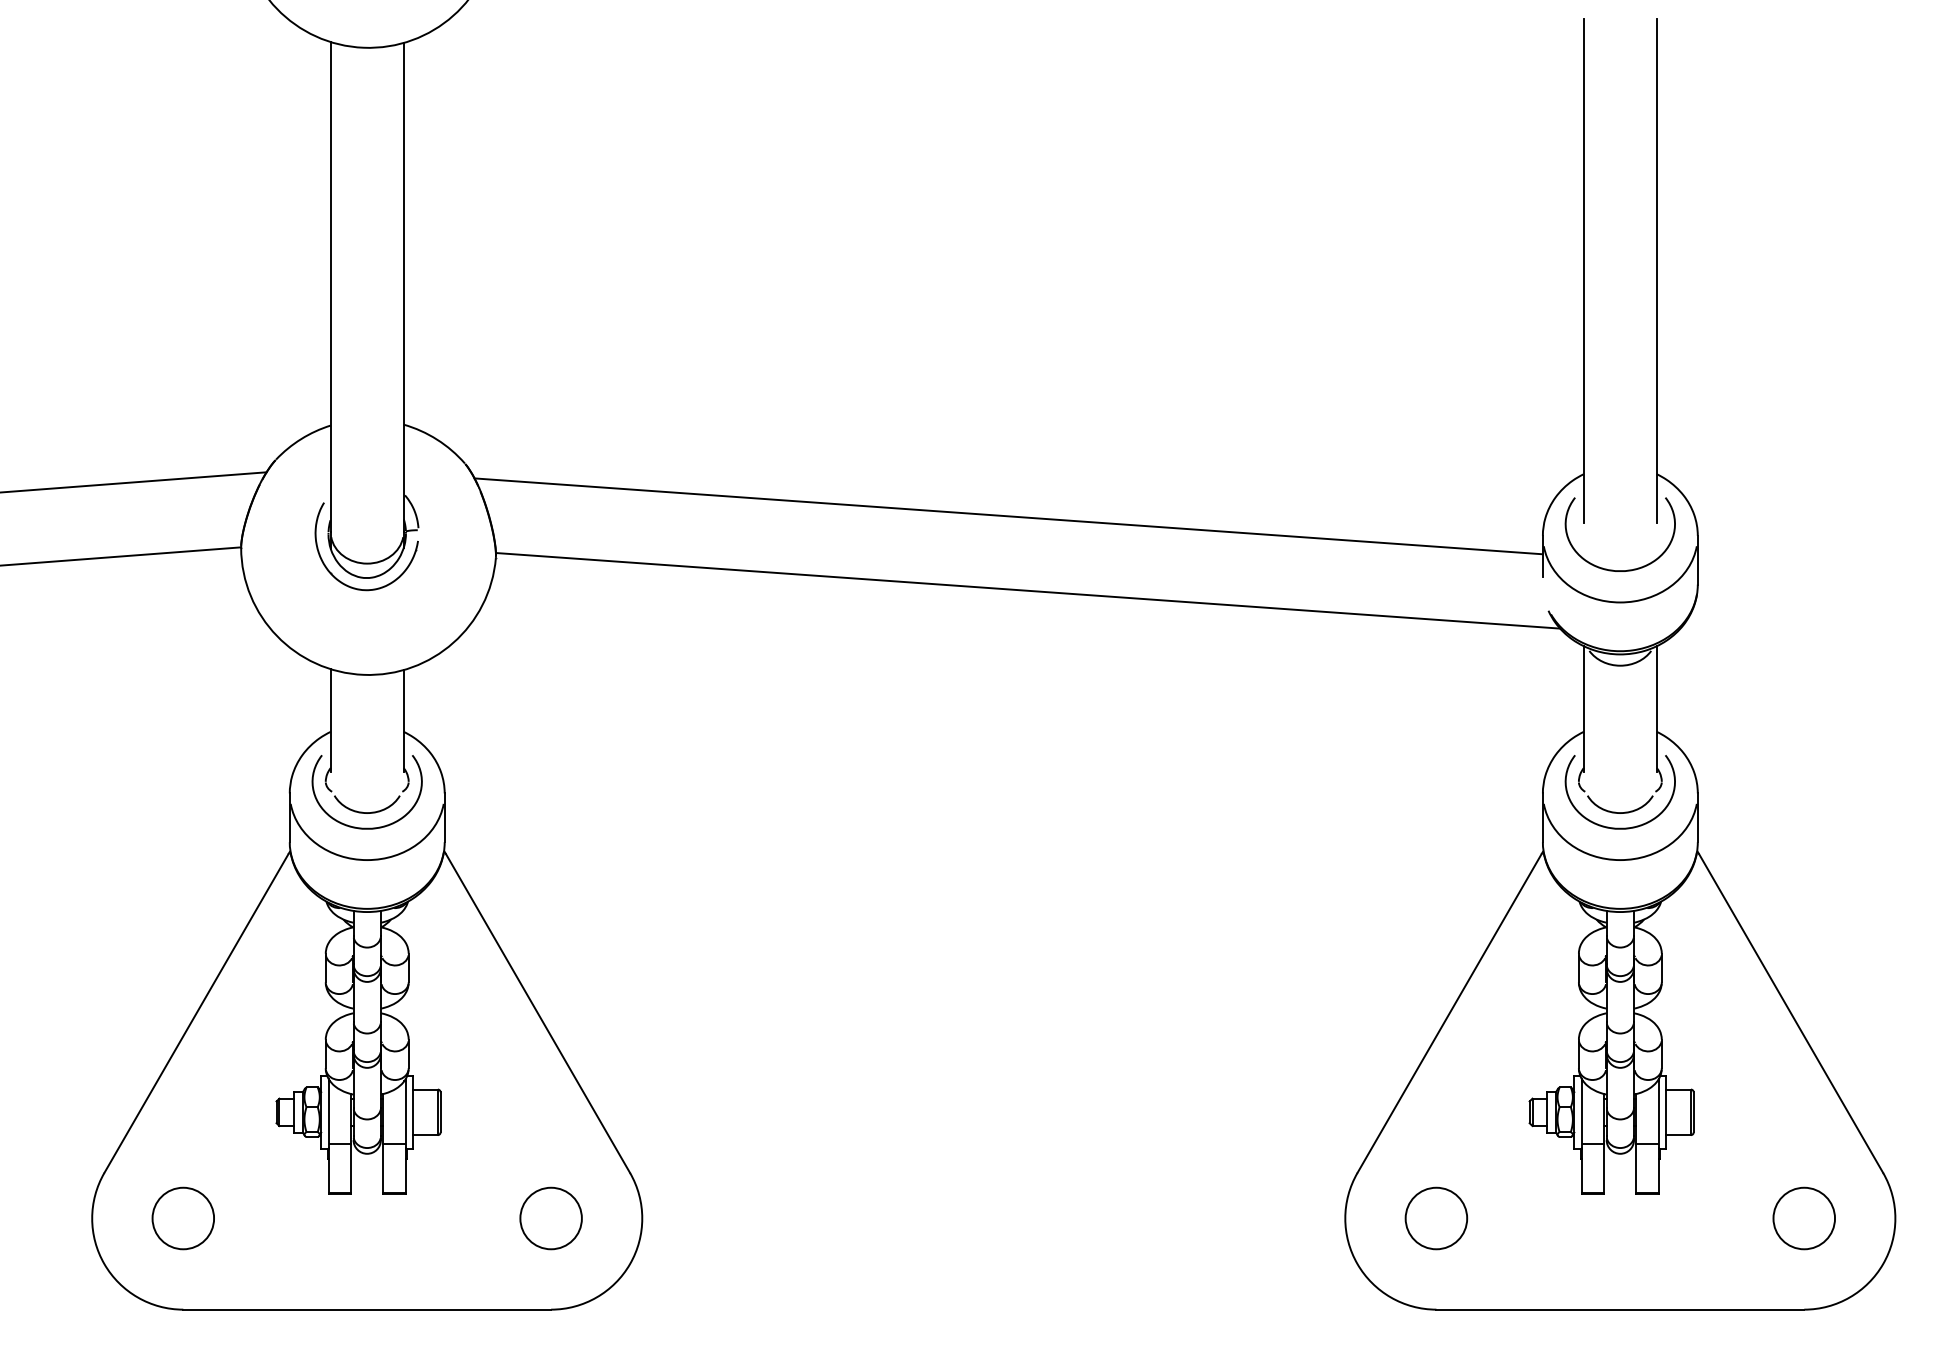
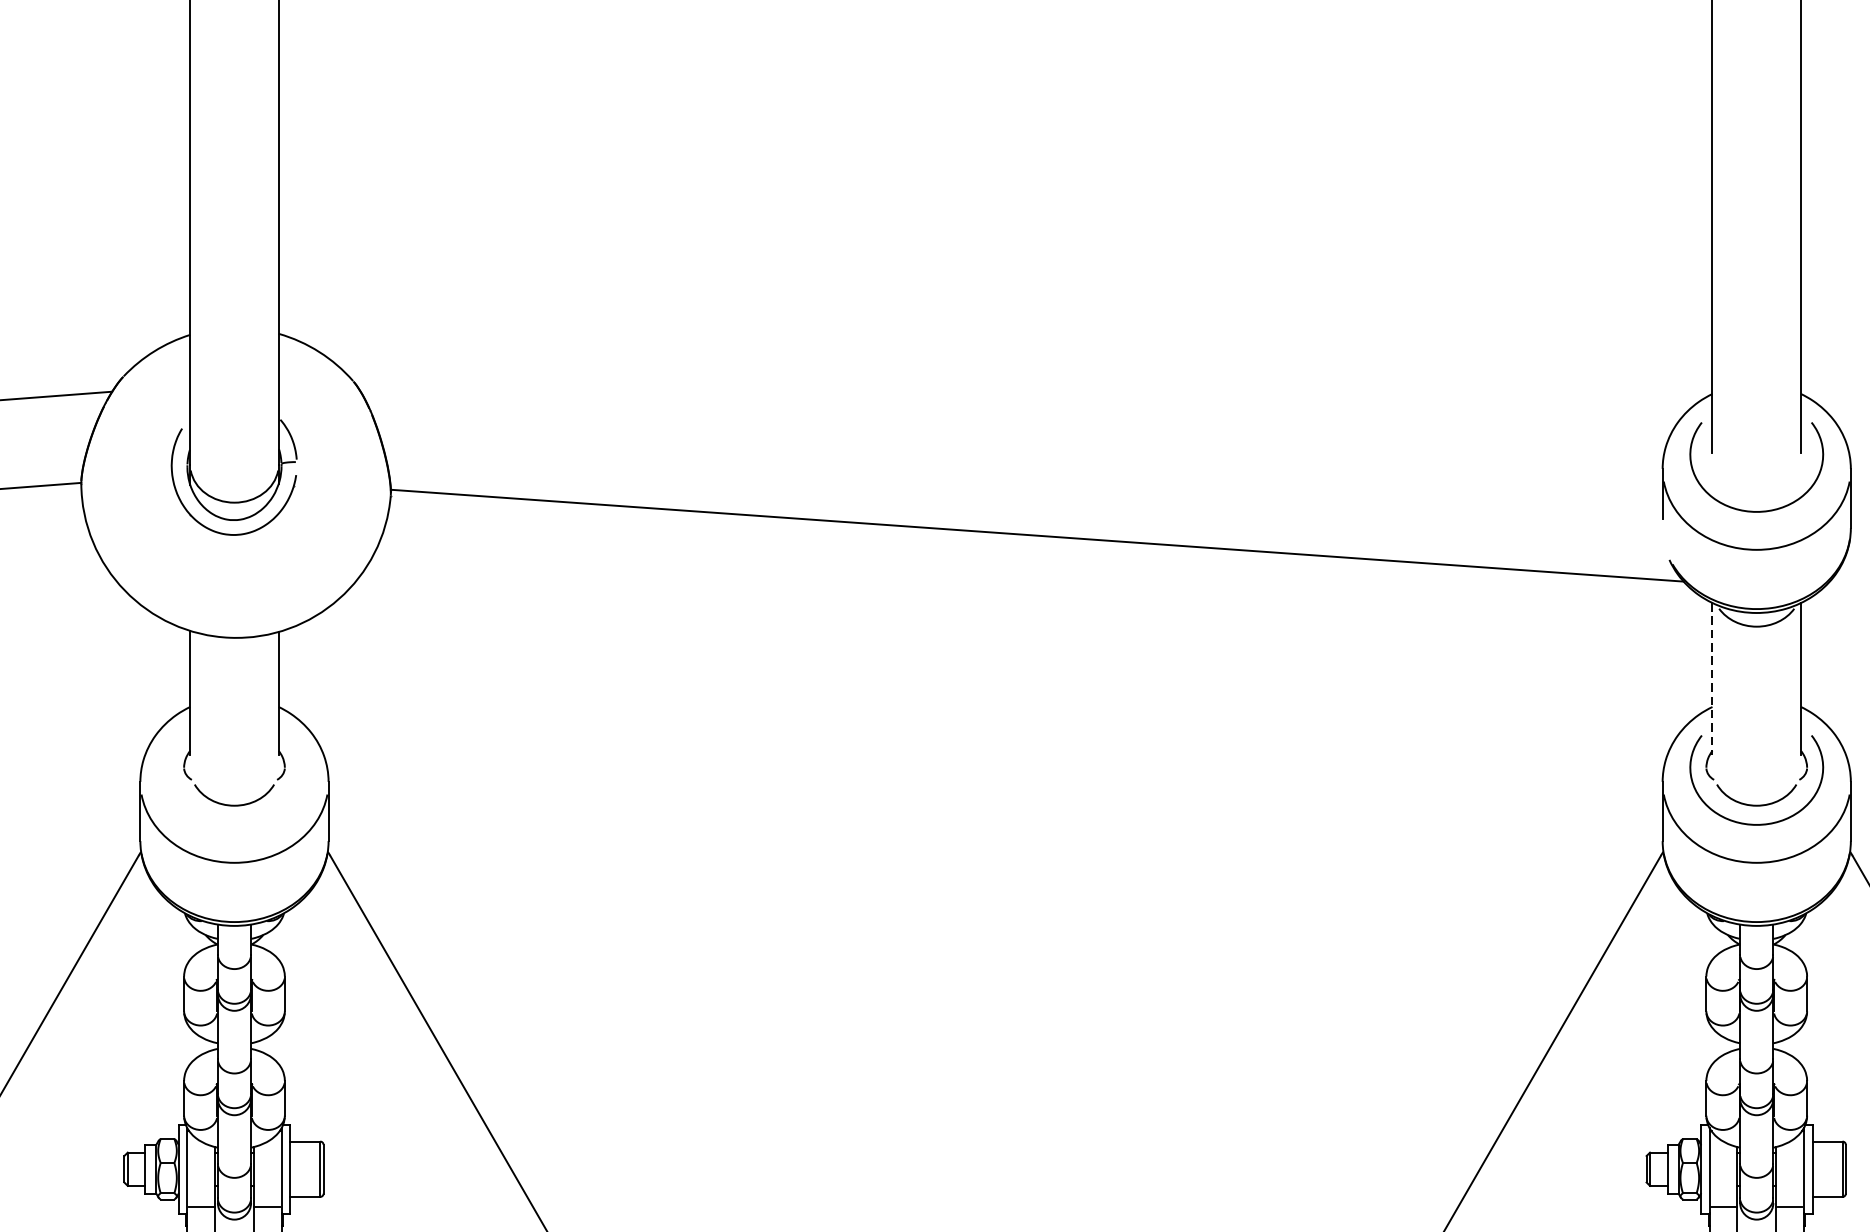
line: (1008, 516) -> (1013, 445), removed
line: (1583, 708) -> (1711, 678), solid -> dashed
curve: (366, 827) -> (233, 823), removed

